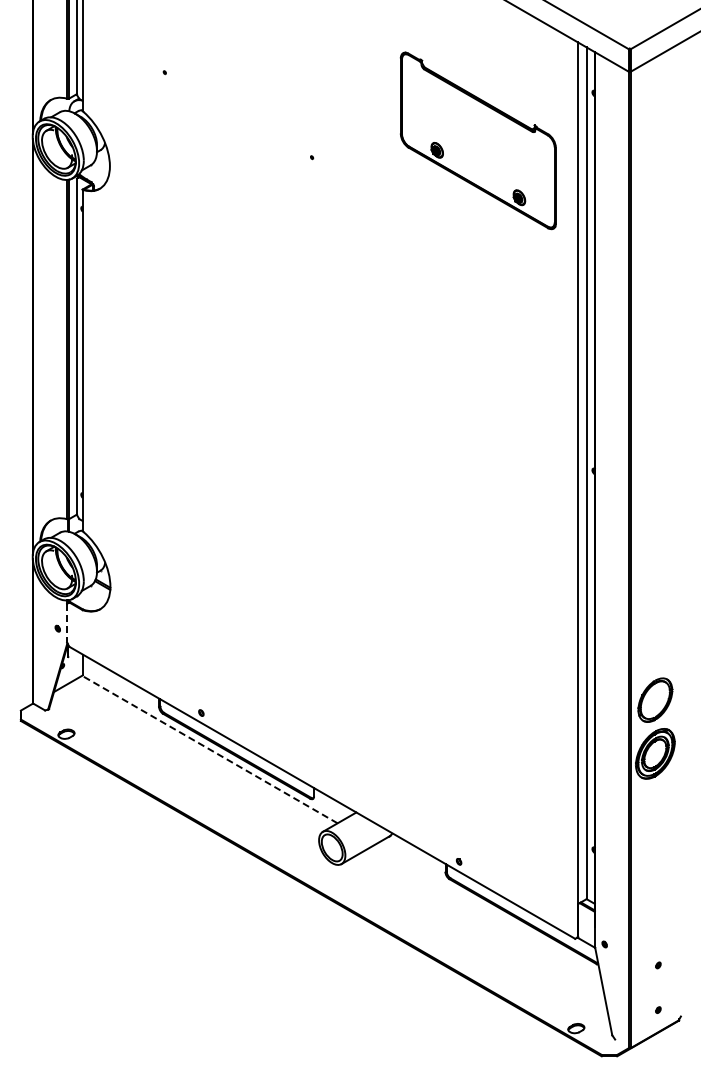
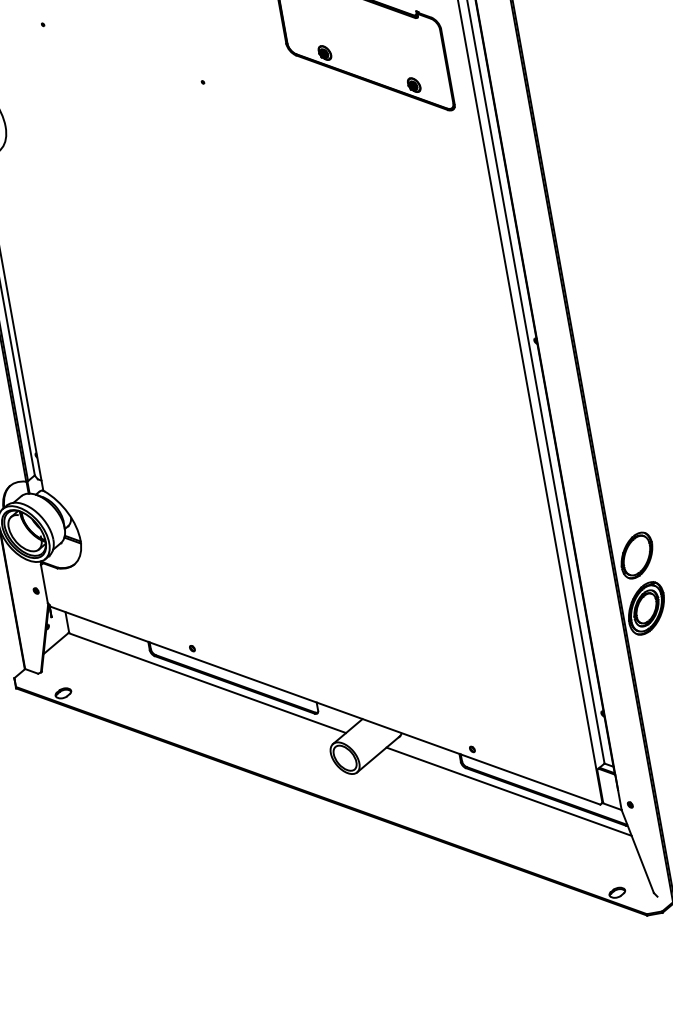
line: (67, 623) -> (44, 584), dashed -> solid
line: (209, 749) -> (206, 683), dashed -> solid
line: (487, 909) -> (508, 791), added

